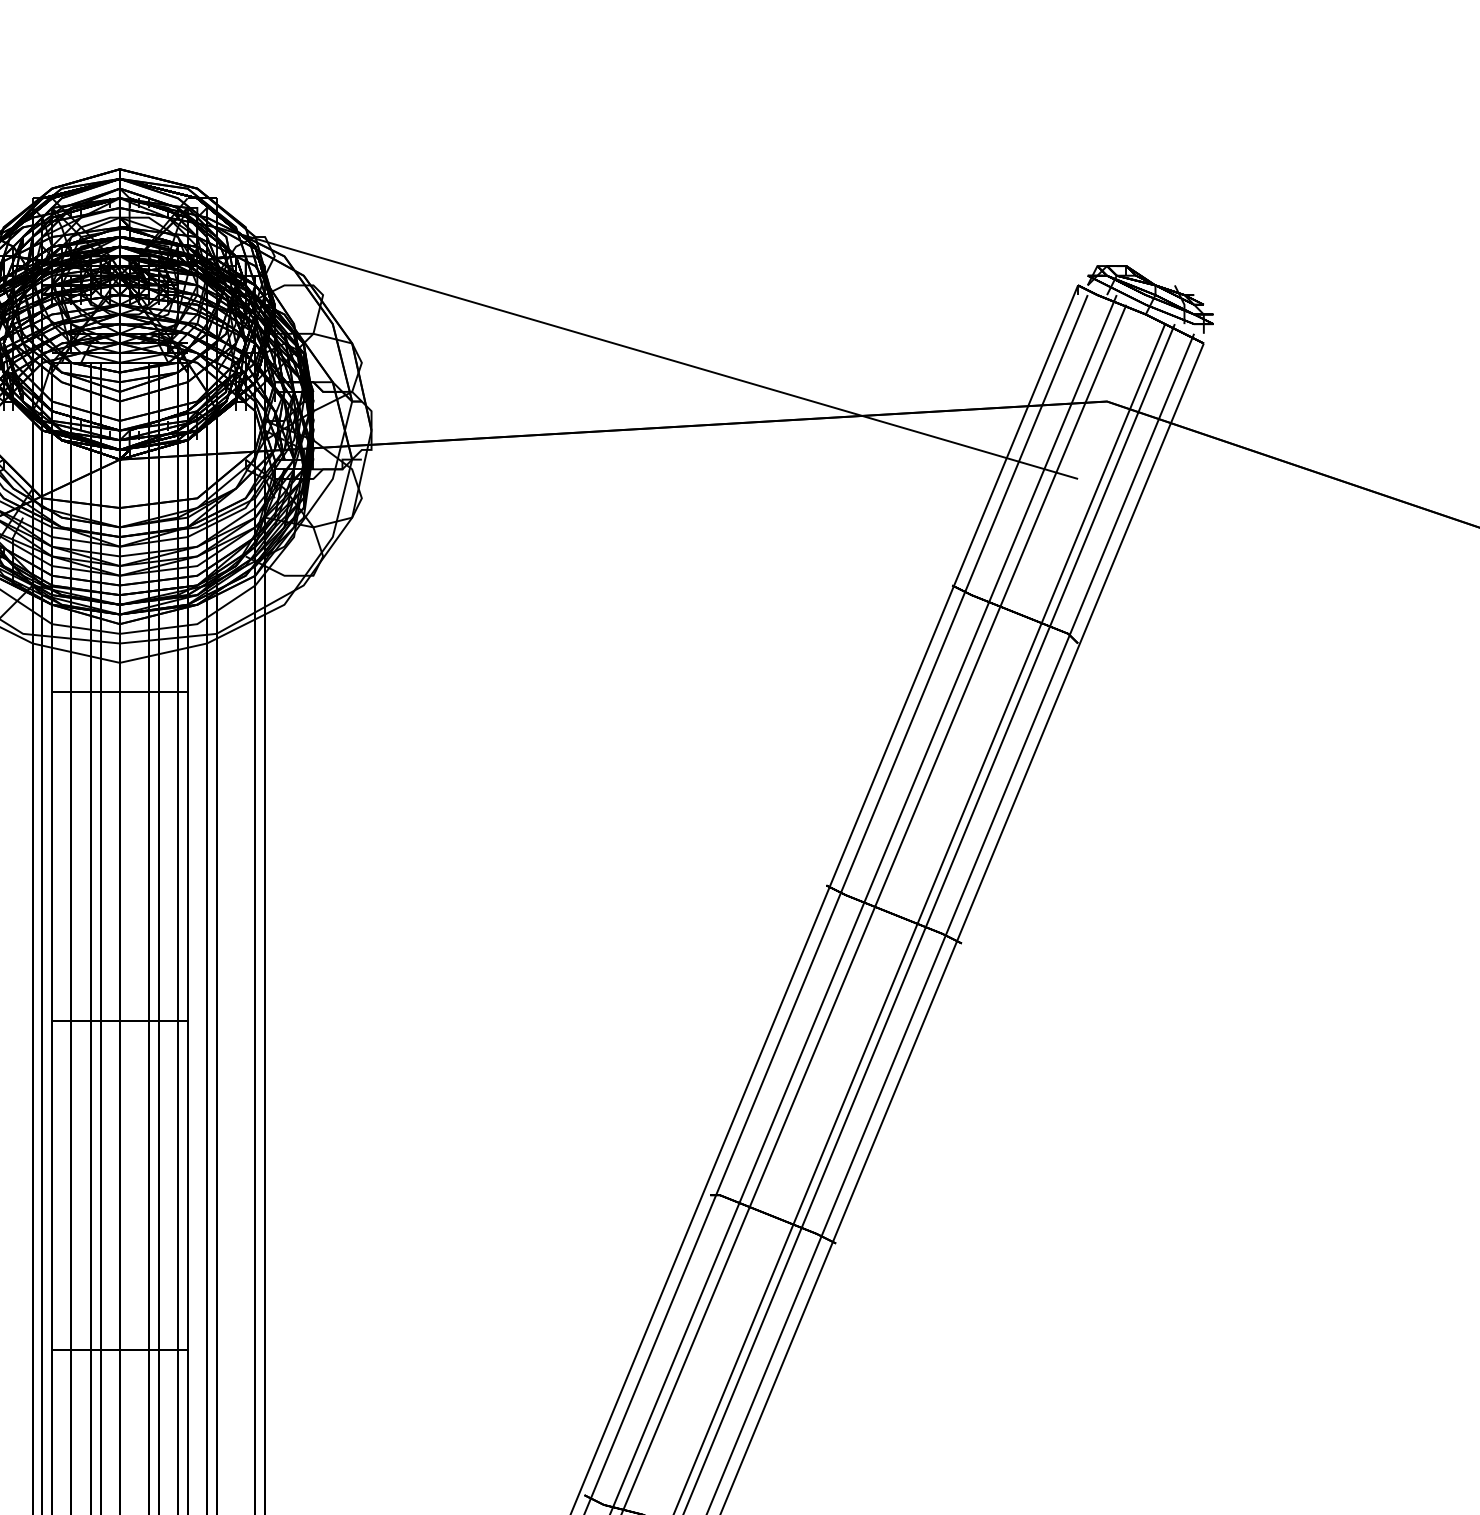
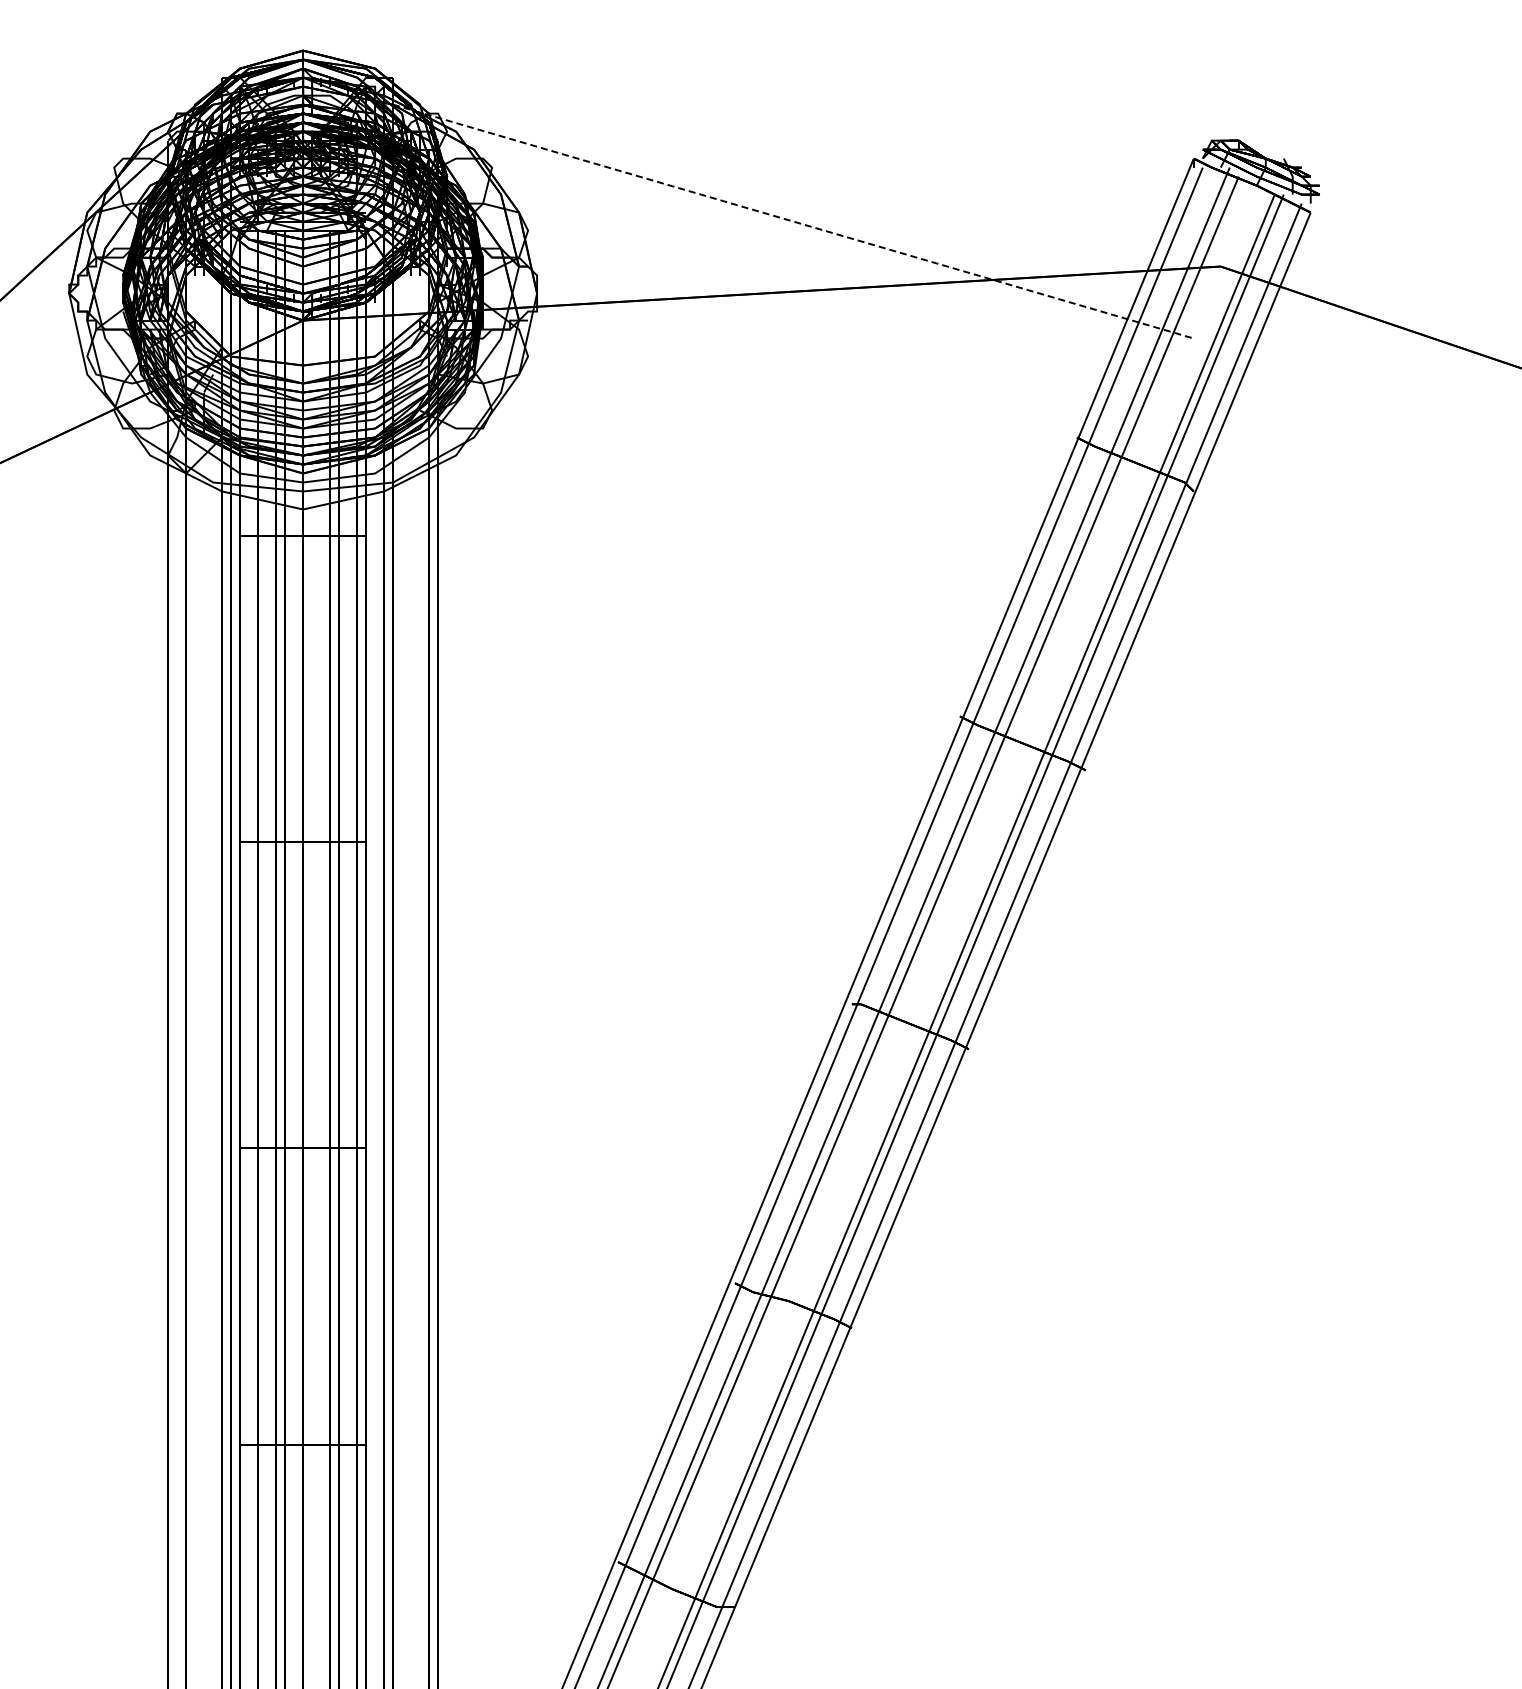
line: (647, 353) -> (793, 221), solid -> dashed

